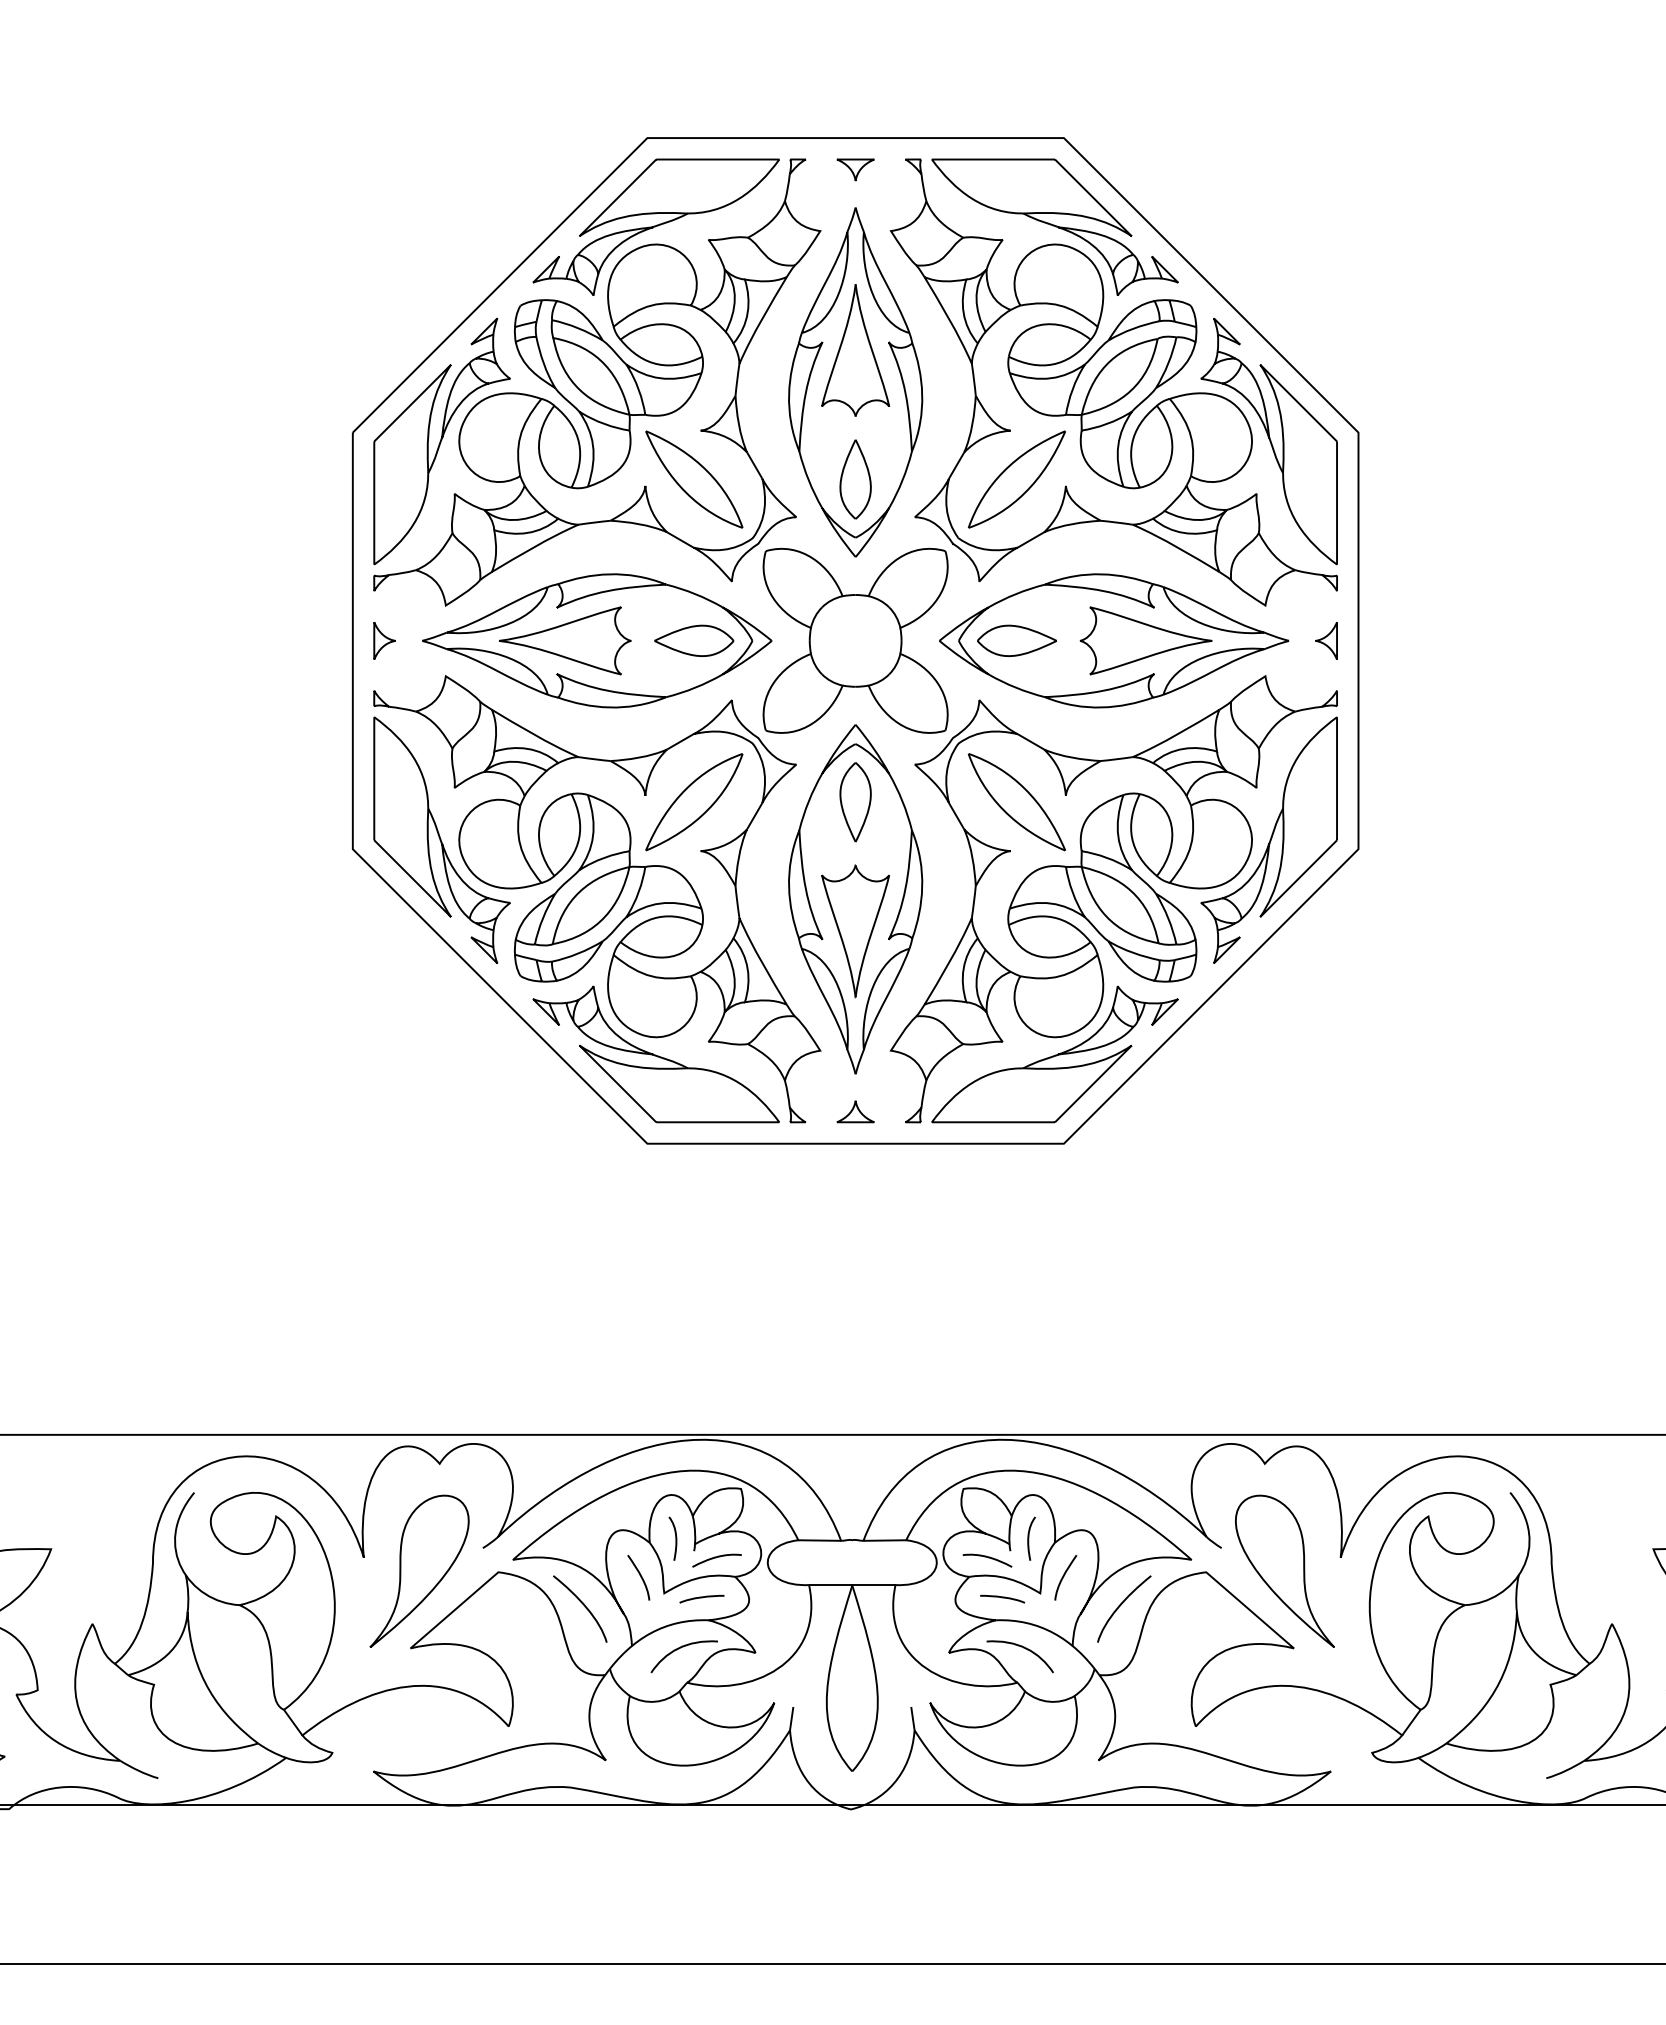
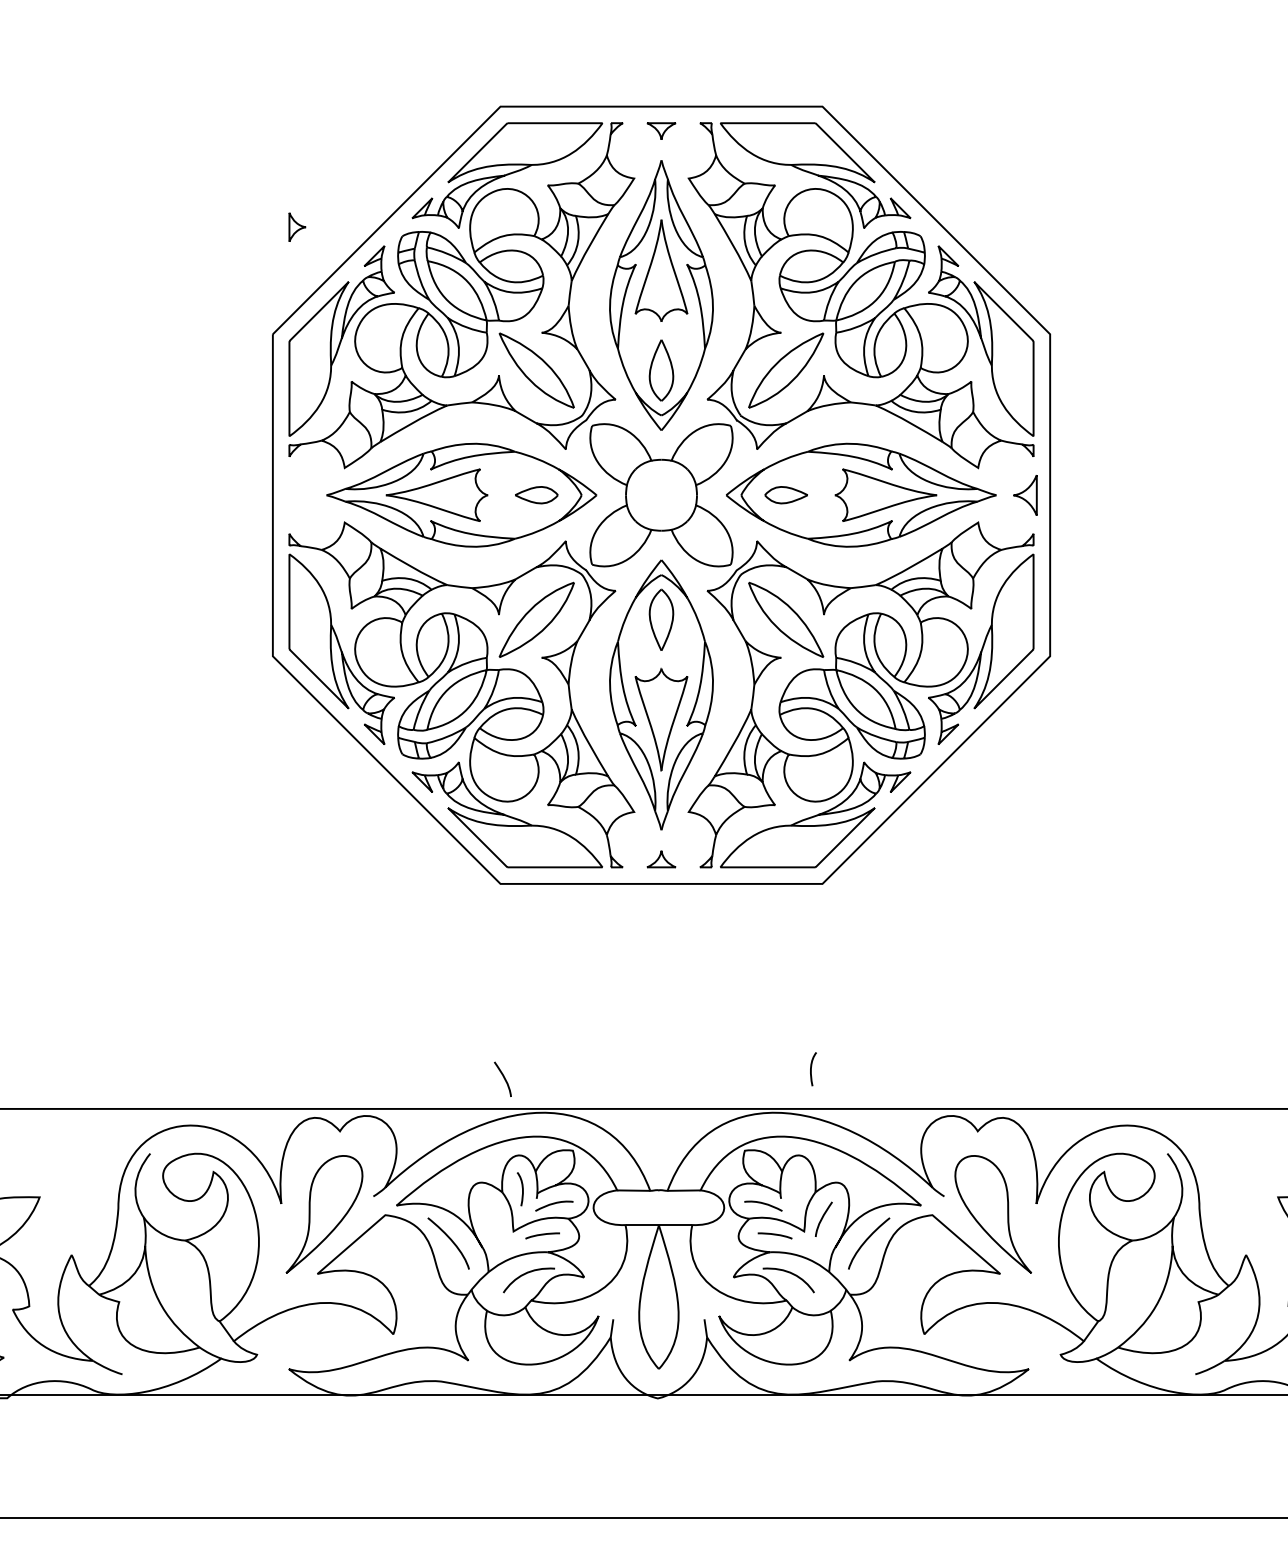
part: (384, 639) -> (297, 226), moved
part: (693, 639) -> (536, 494), size x0.7
part: (1017, 639) -> (786, 494), size x0.7
part: (1326, 639) -> (1025, 494), size x1.4
curve: (1029, 1539) -> (811, 1069), moved
curve: (639, 1576) -> (503, 1078), moved

